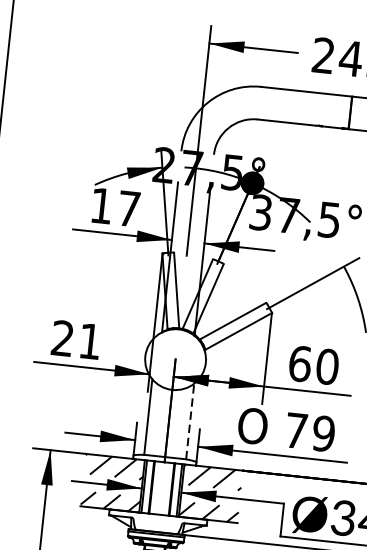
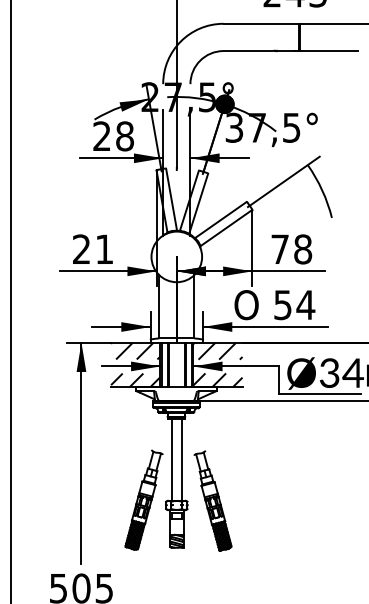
text: (115, 207) -> (113, 136), 17 -> 28
text: (313, 365) -> (291, 249), 60 -> 78
line: (190, 421) -> (194, 306), dashed -> solid
text: (310, 432) -> (294, 305), 79 -> 54

